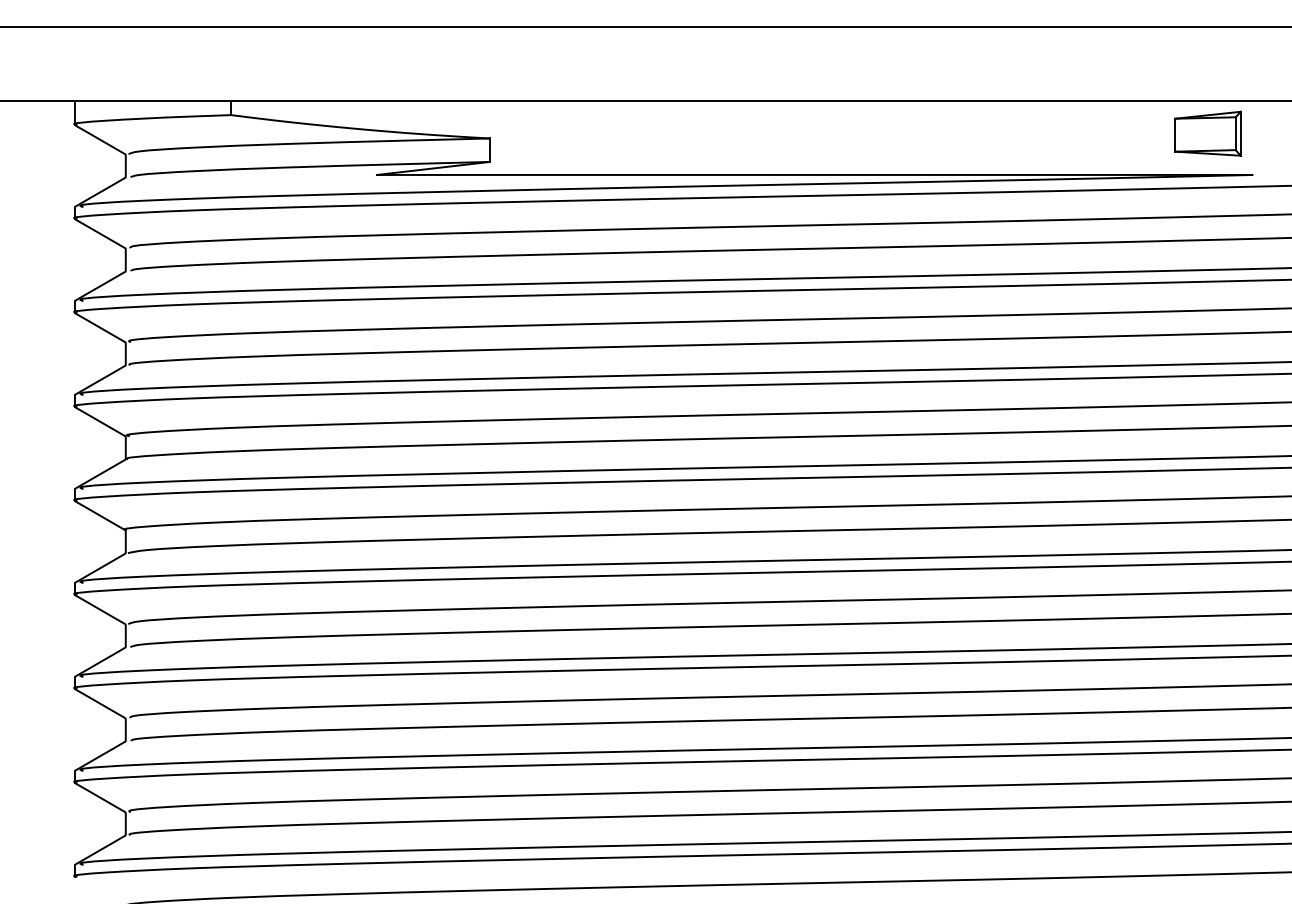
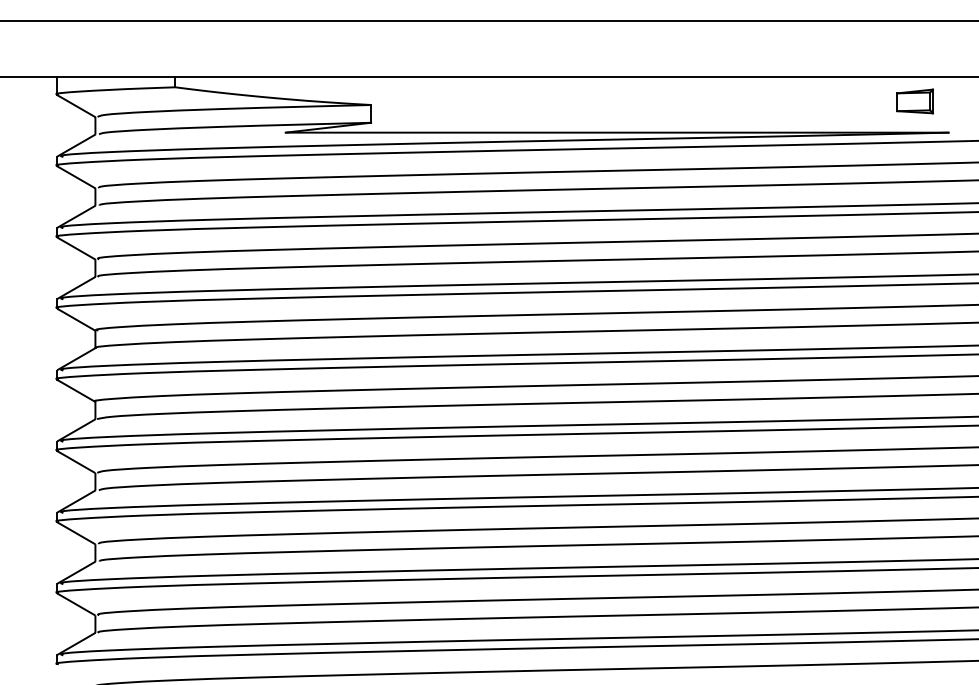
part: (1207, 133) -> (914, 101), size x0.71

